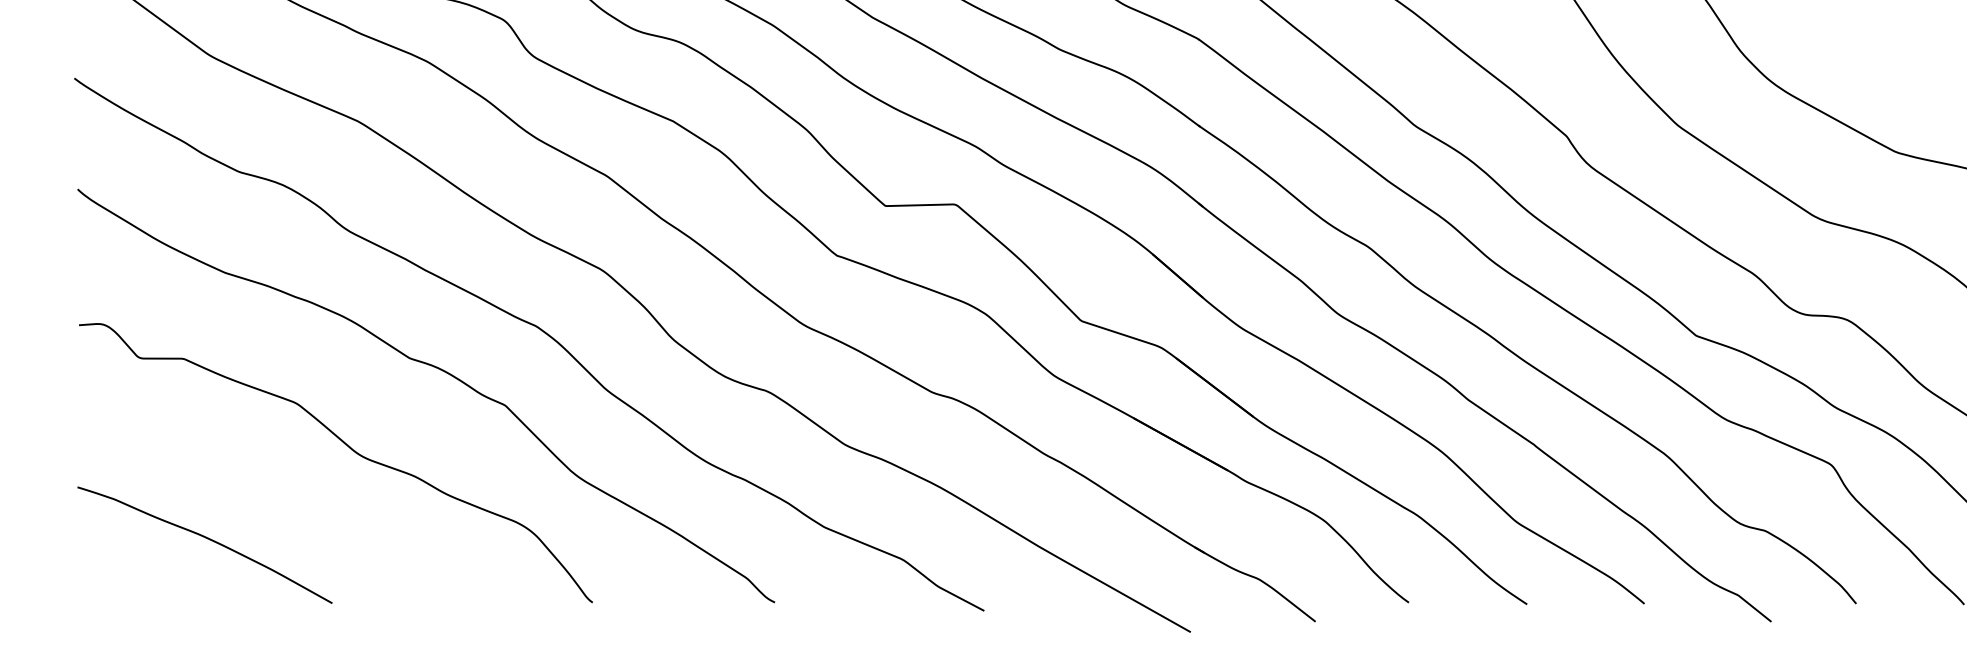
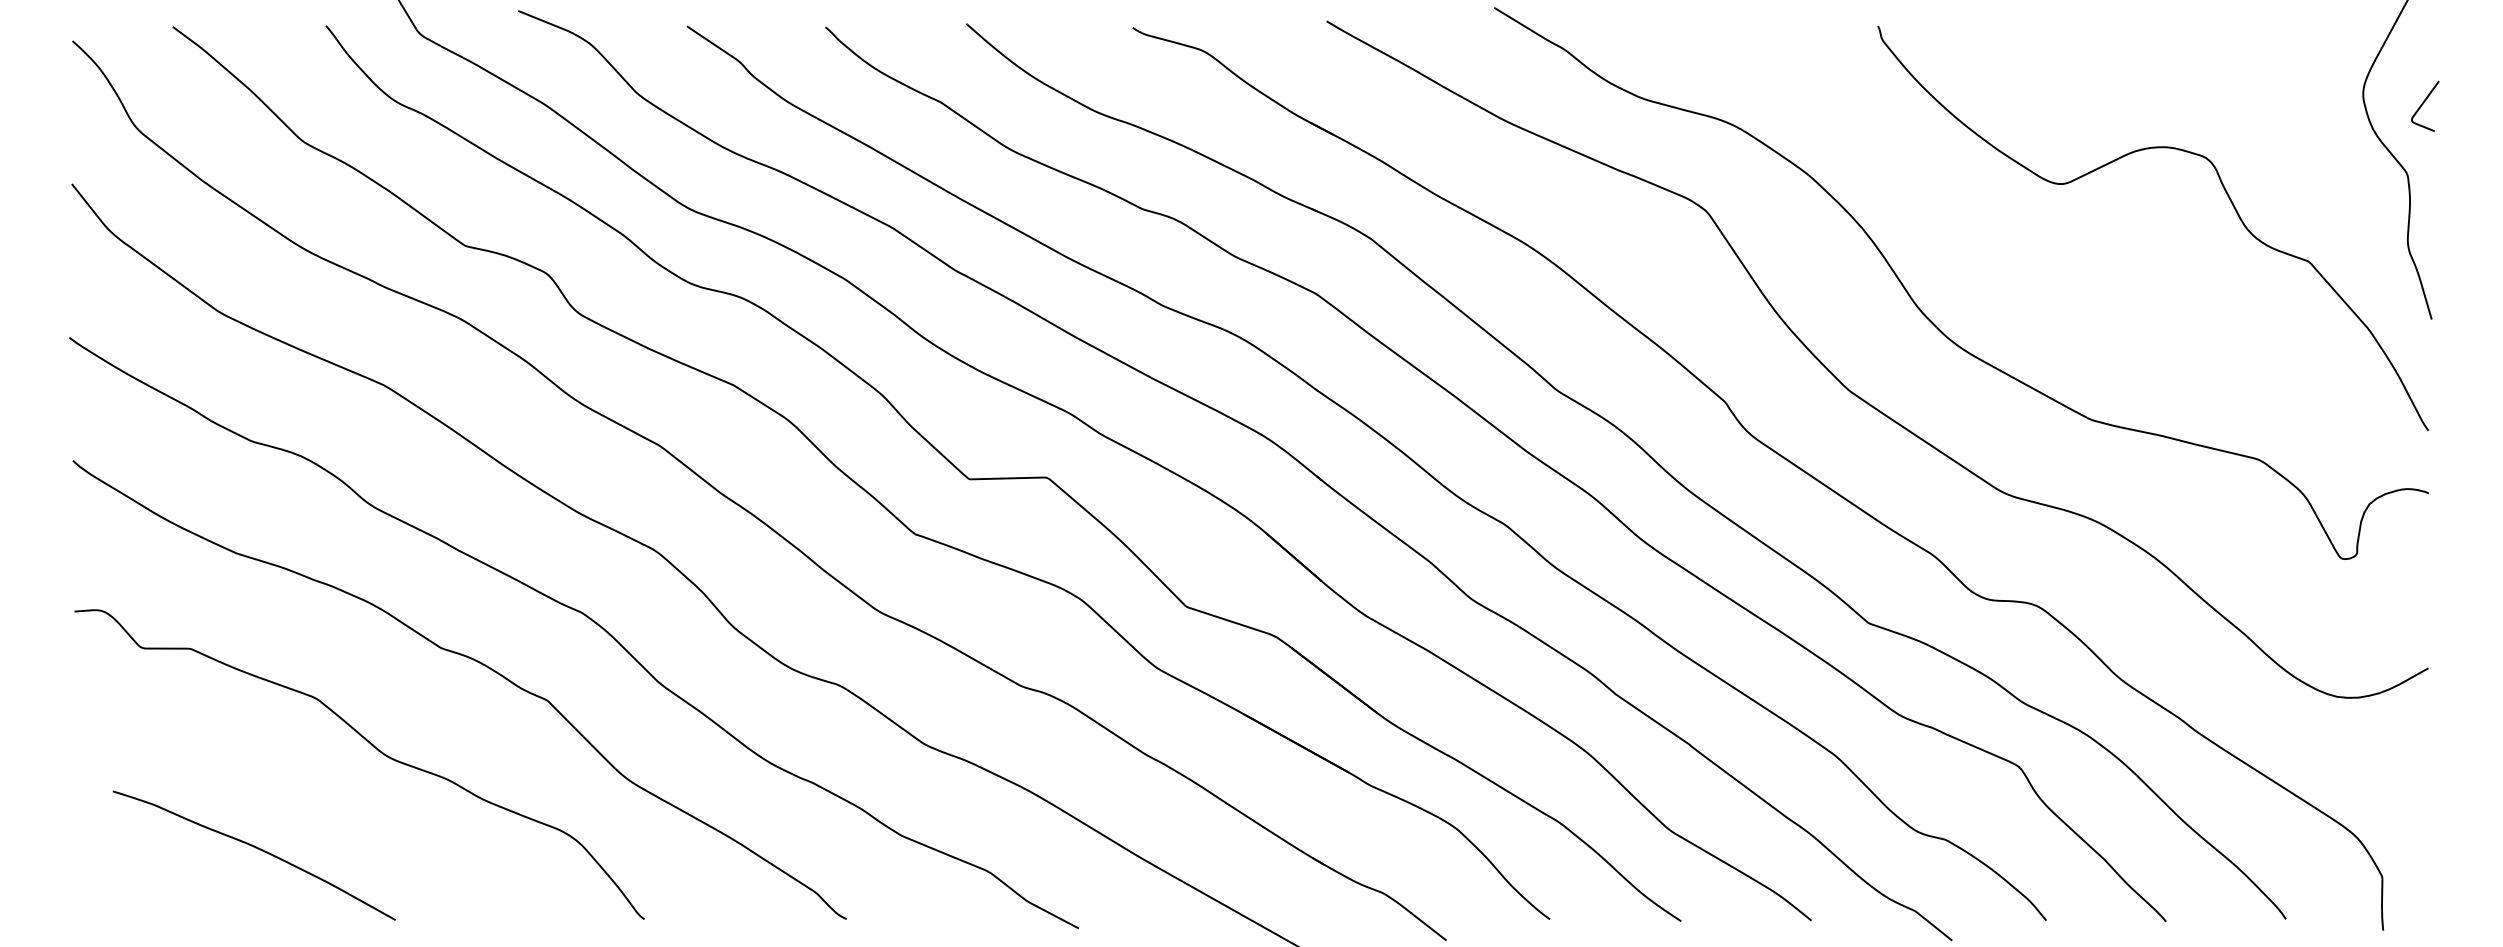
curve: (207, 539) -> (257, 849), moved

